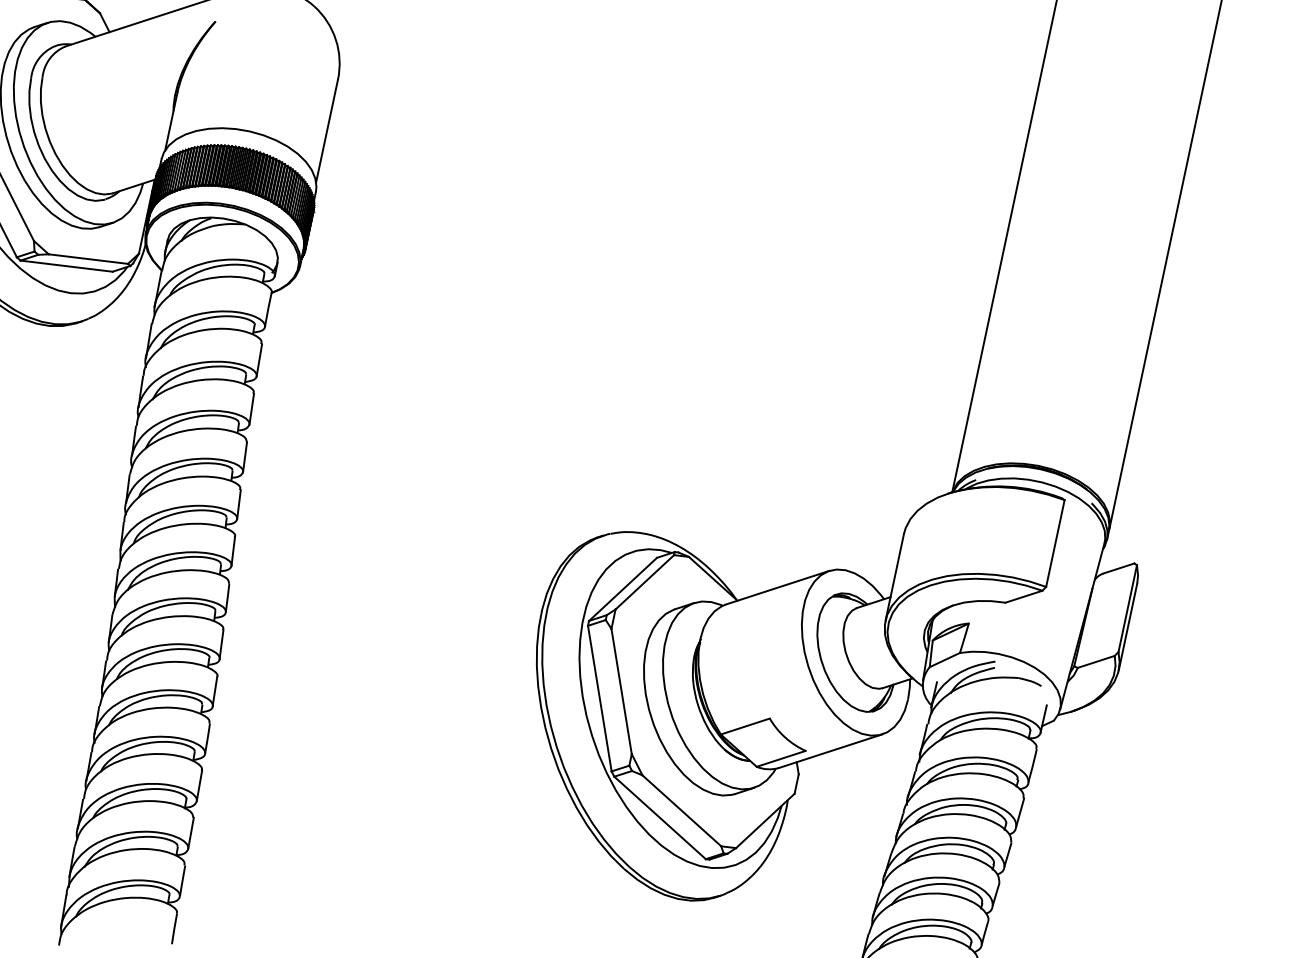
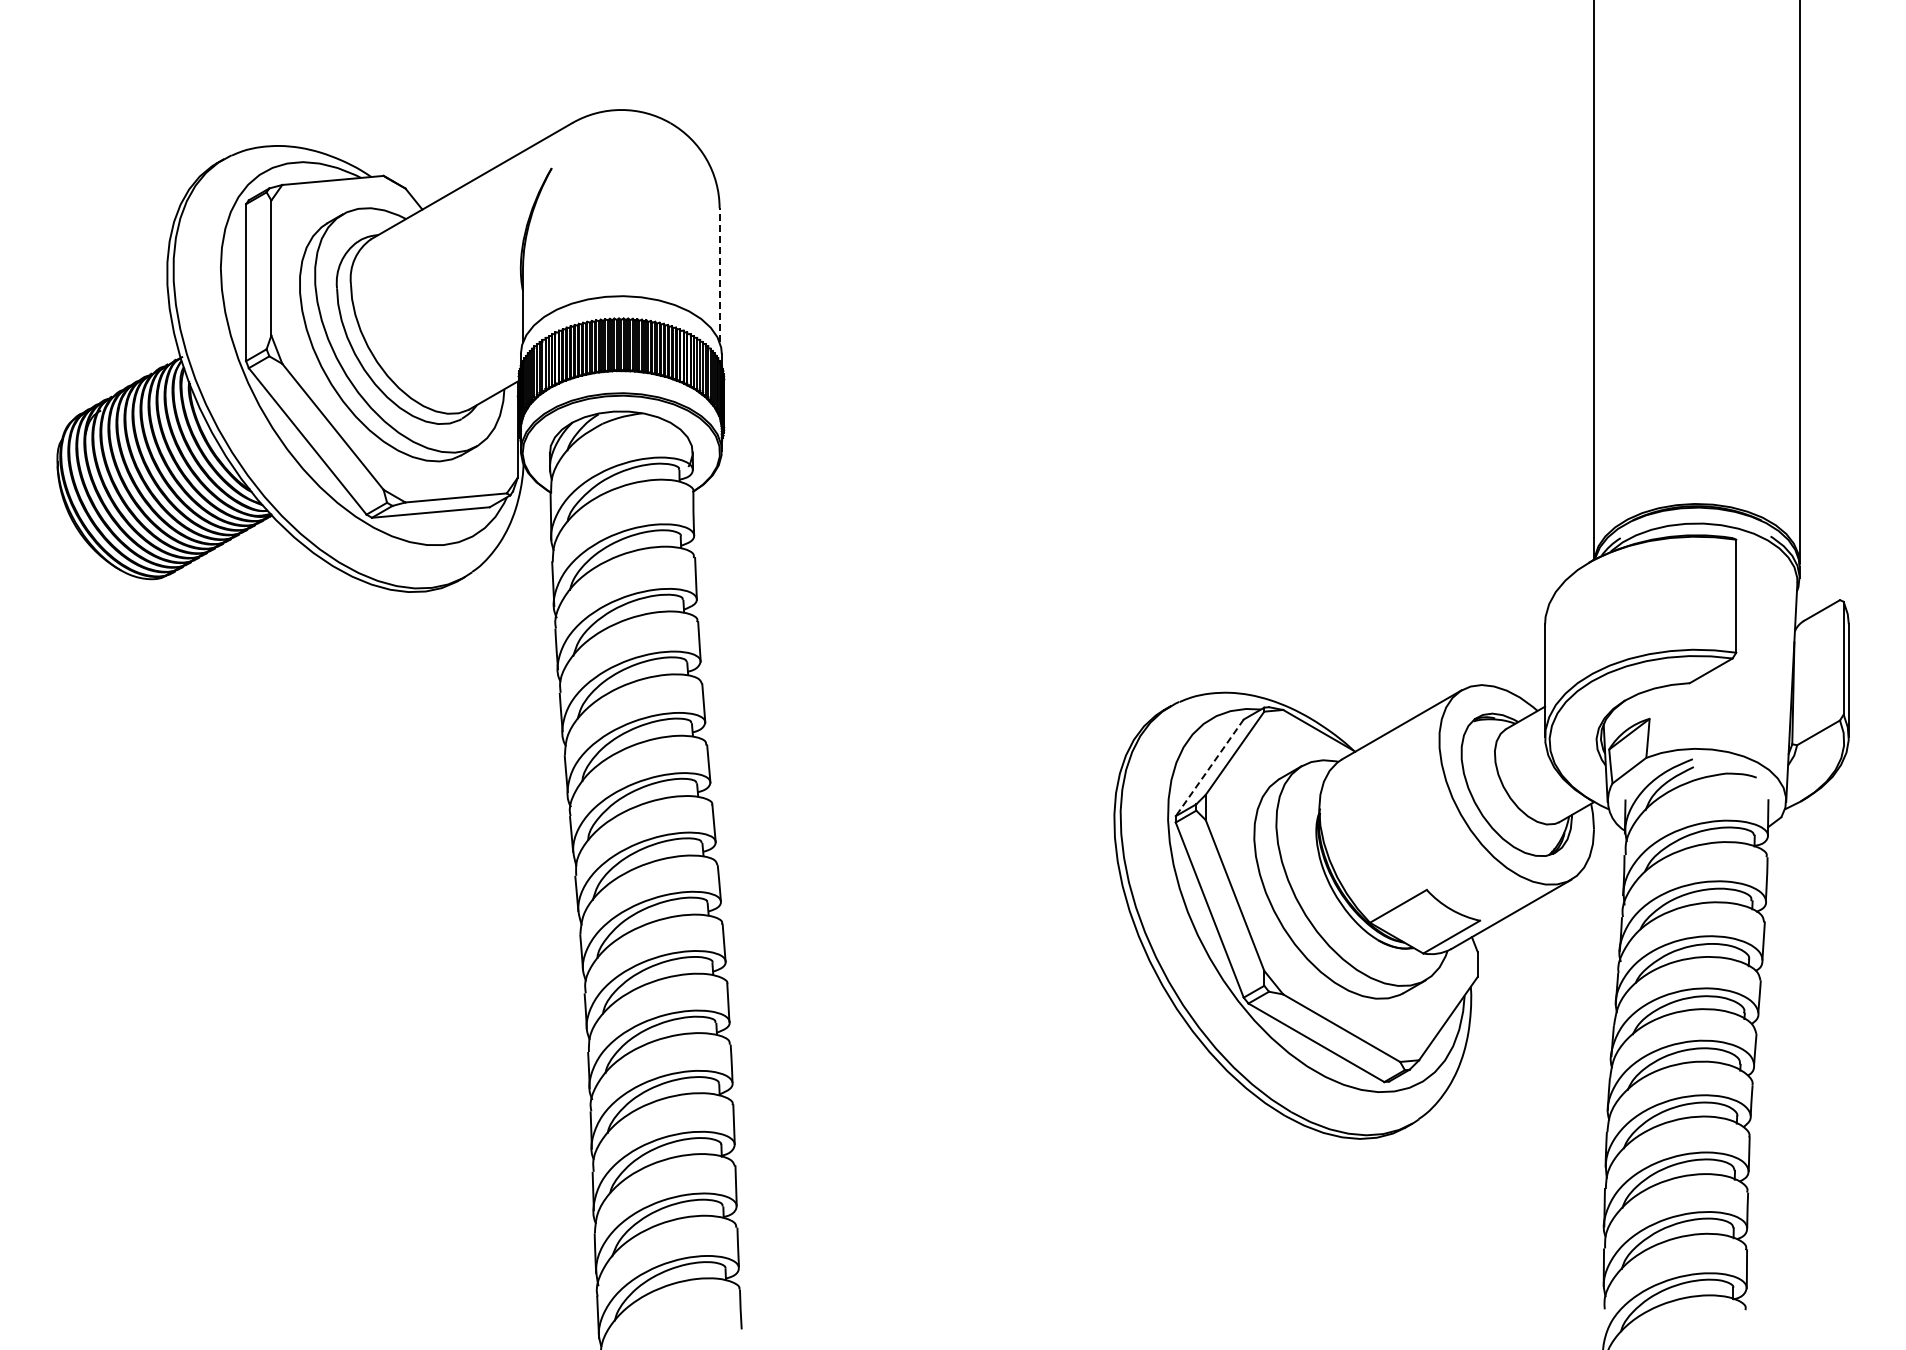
line: (326, 131) -> (719, 275), solid -> dashed
line: (622, 589) -> (1209, 768), solid -> dashed

